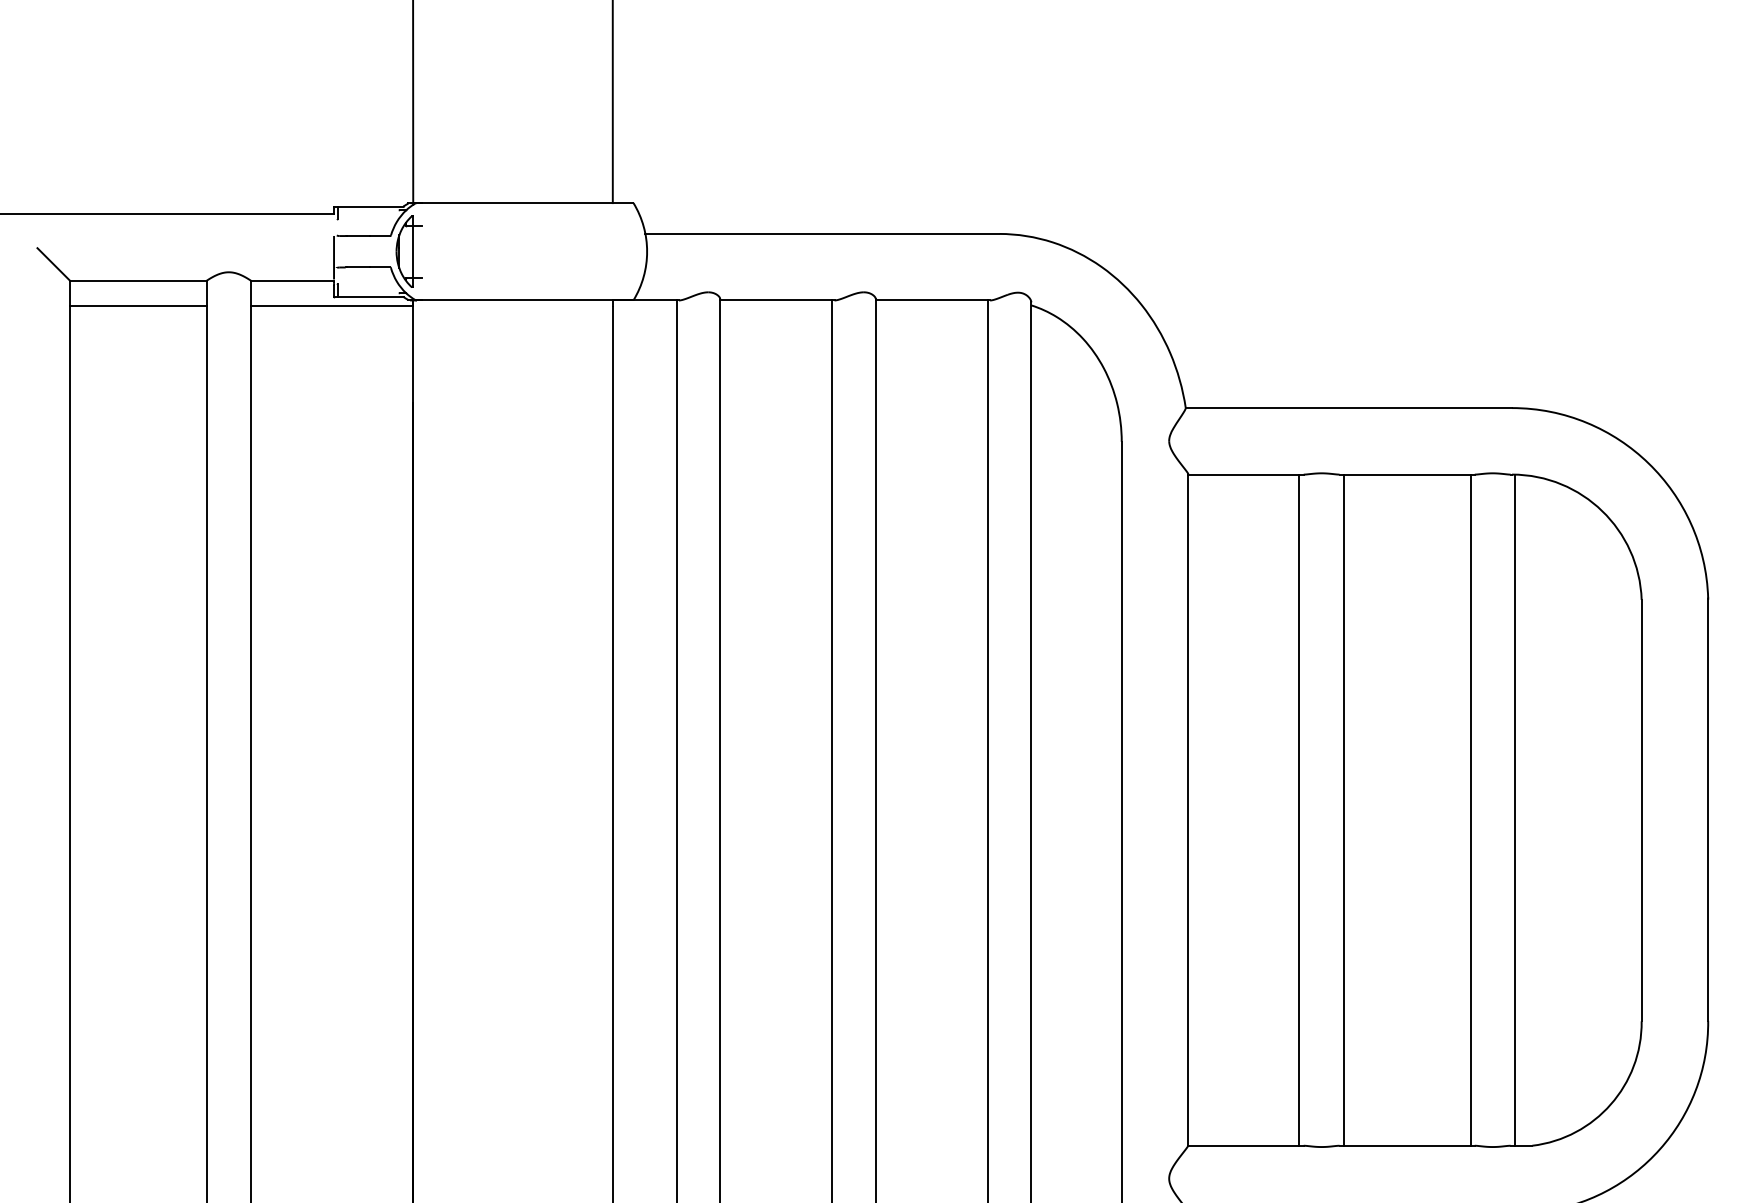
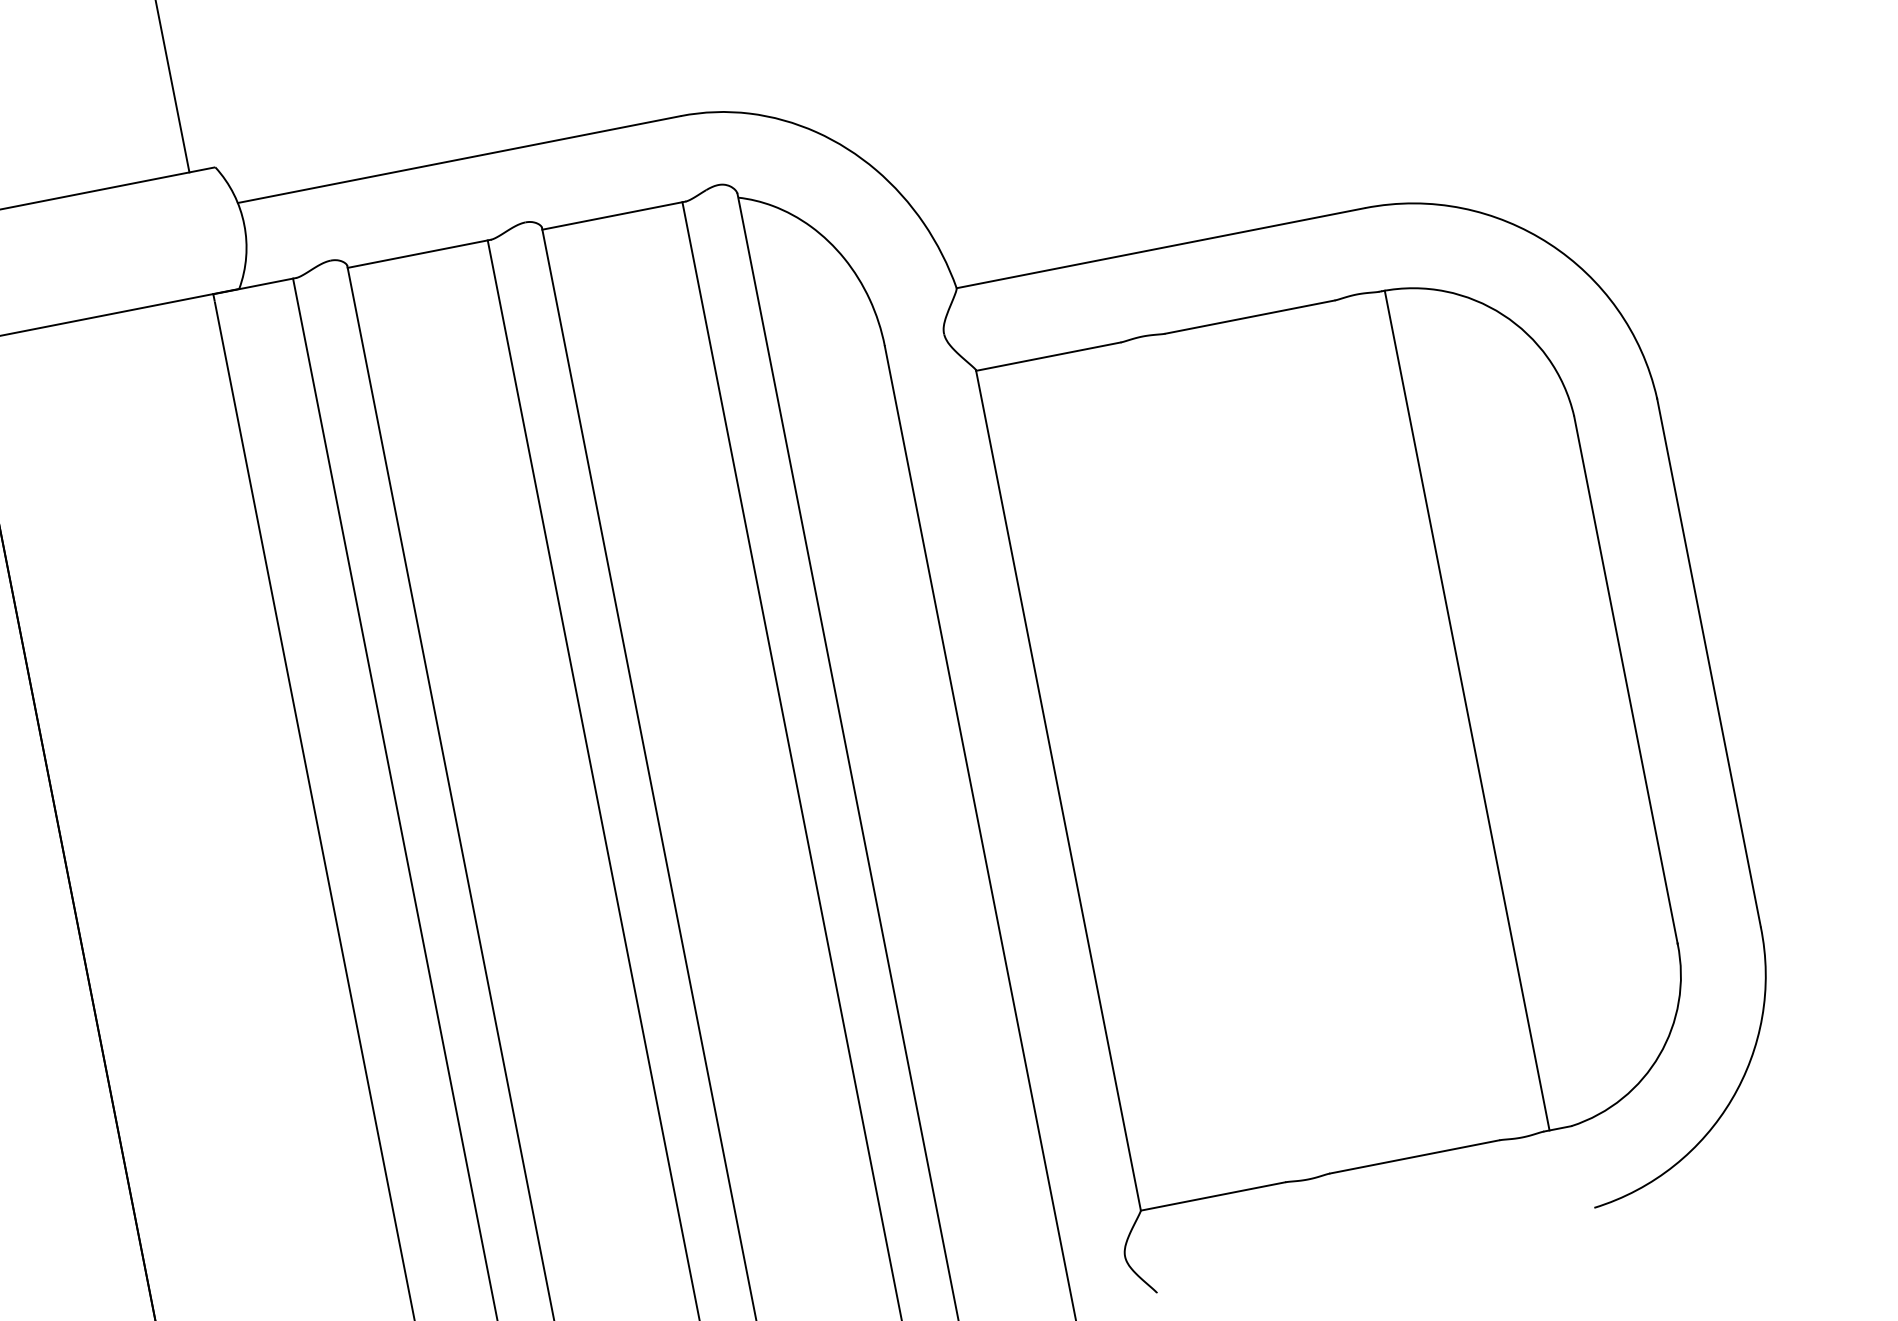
line: (1299, 809) -> (1197, 762), removed
line: (1343, 809) -> (1252, 751), removed
line: (1470, 809) -> (1411, 720), removed

